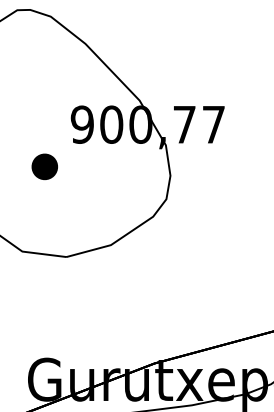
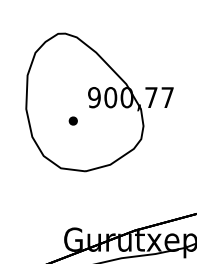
part: (43, 165) -> (72, 120), size x0.62

